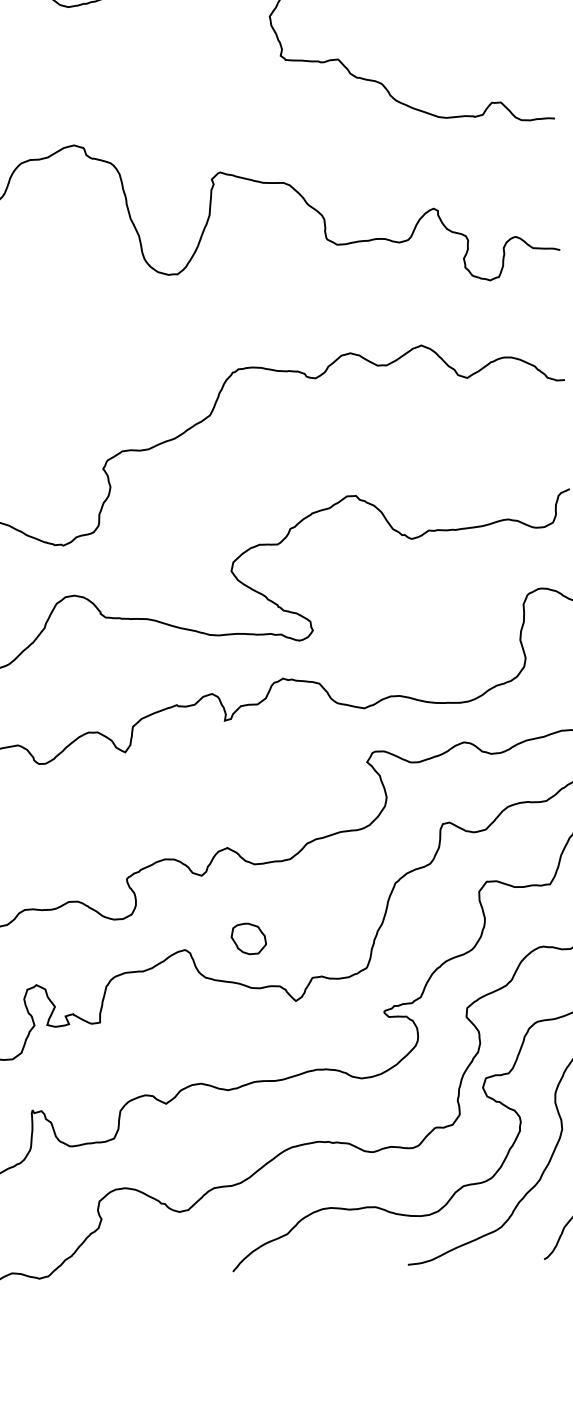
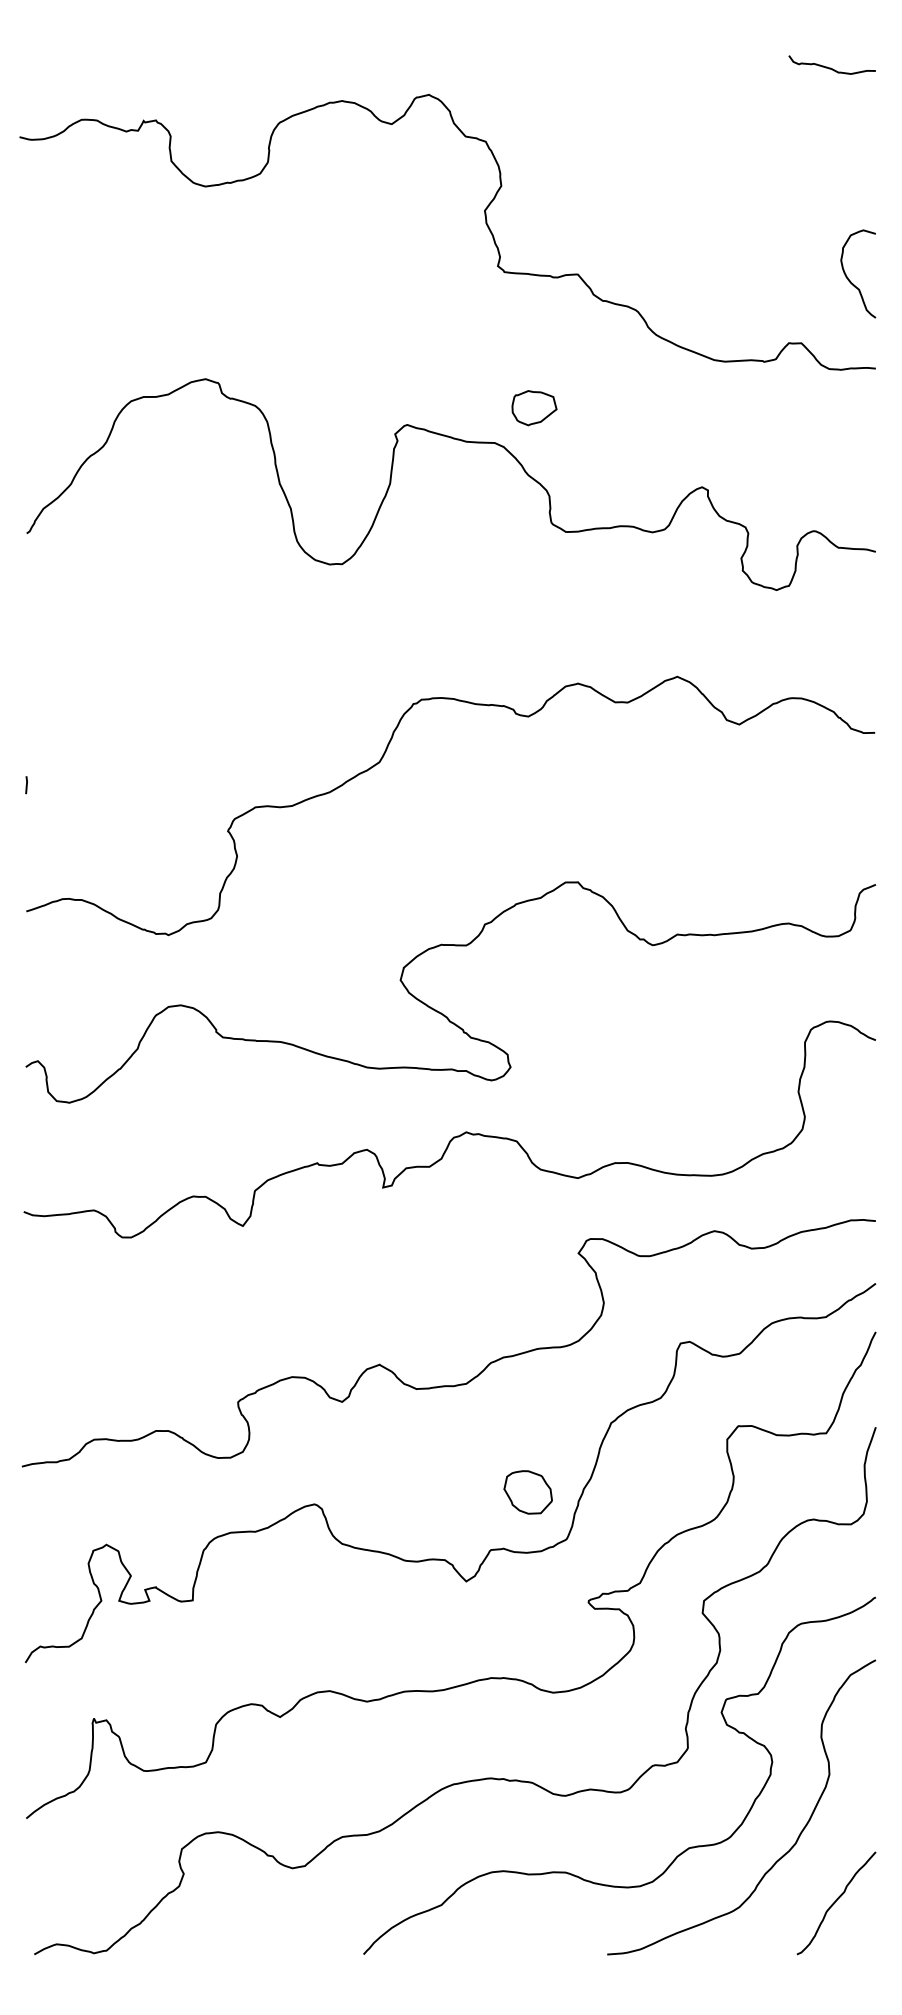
curve: (534, 56) -> (850, 280), added
part: (311, 157) -> (534, 408), added
part: (248, 939) -> (527, 1492), moved

